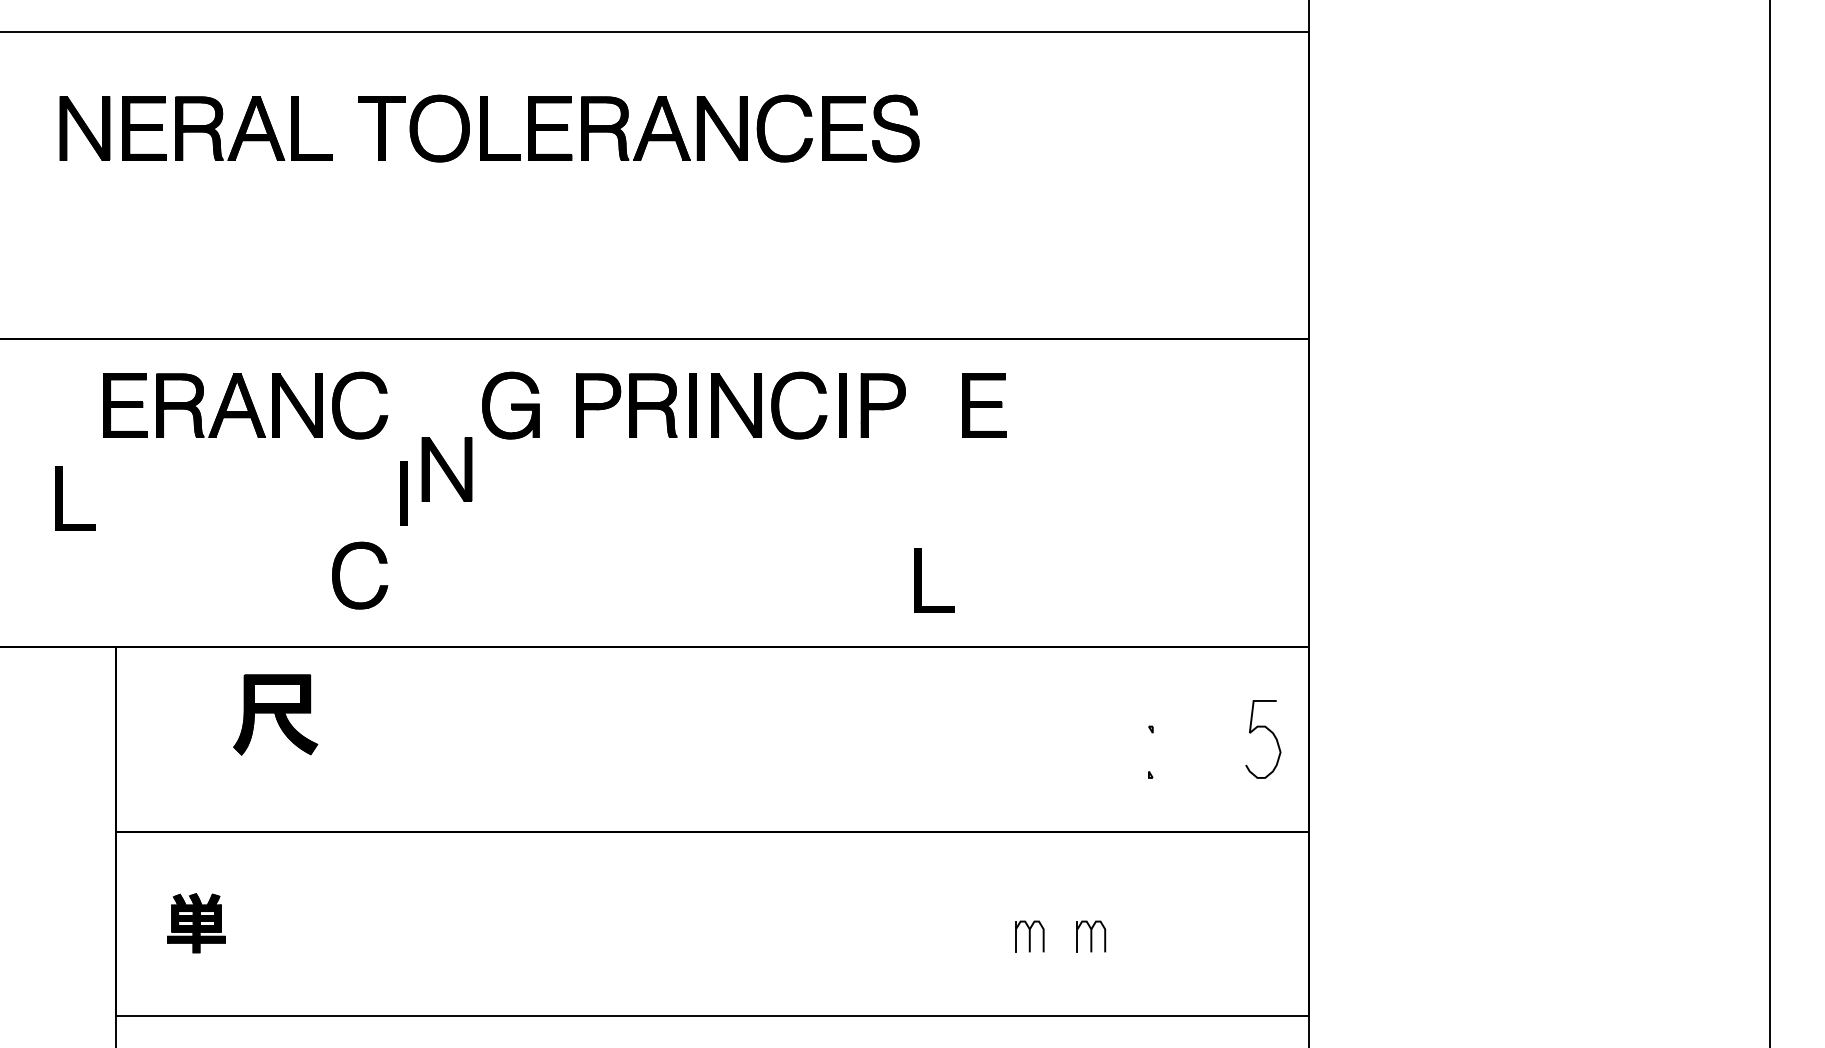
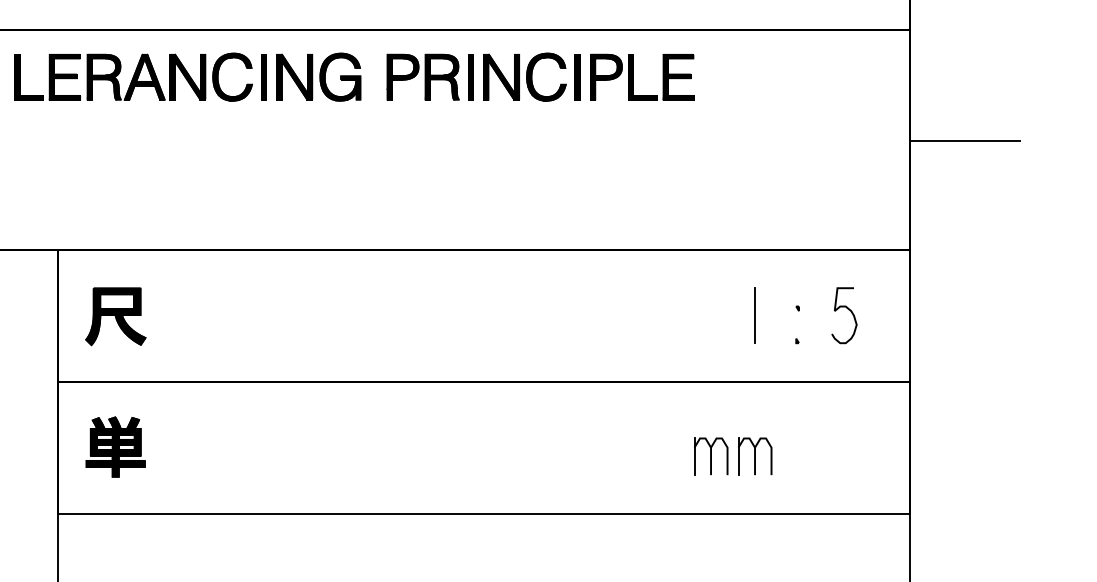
part: (446, 469) -> (294, 77), moved
part: (403, 493) -> (263, 77), moved
line: (1385, 494) -> (965, 140), added
part: (62, 498) -> (19, 77), moved
part: (340, 571) -> (218, 195), removed
part: (921, 580) -> (633, 77), moved
part: (275, 714) -> (115, 316), moved
curve: (1270, 732) -> (849, 310), moved
line: (1091, 738) -> (755, 315), added
part: (196, 922) -> (115, 446), size x1.43
part: (1029, 936) -> (710, 456), size x1.67
part: (1091, 936) -> (755, 456), size x1.67

